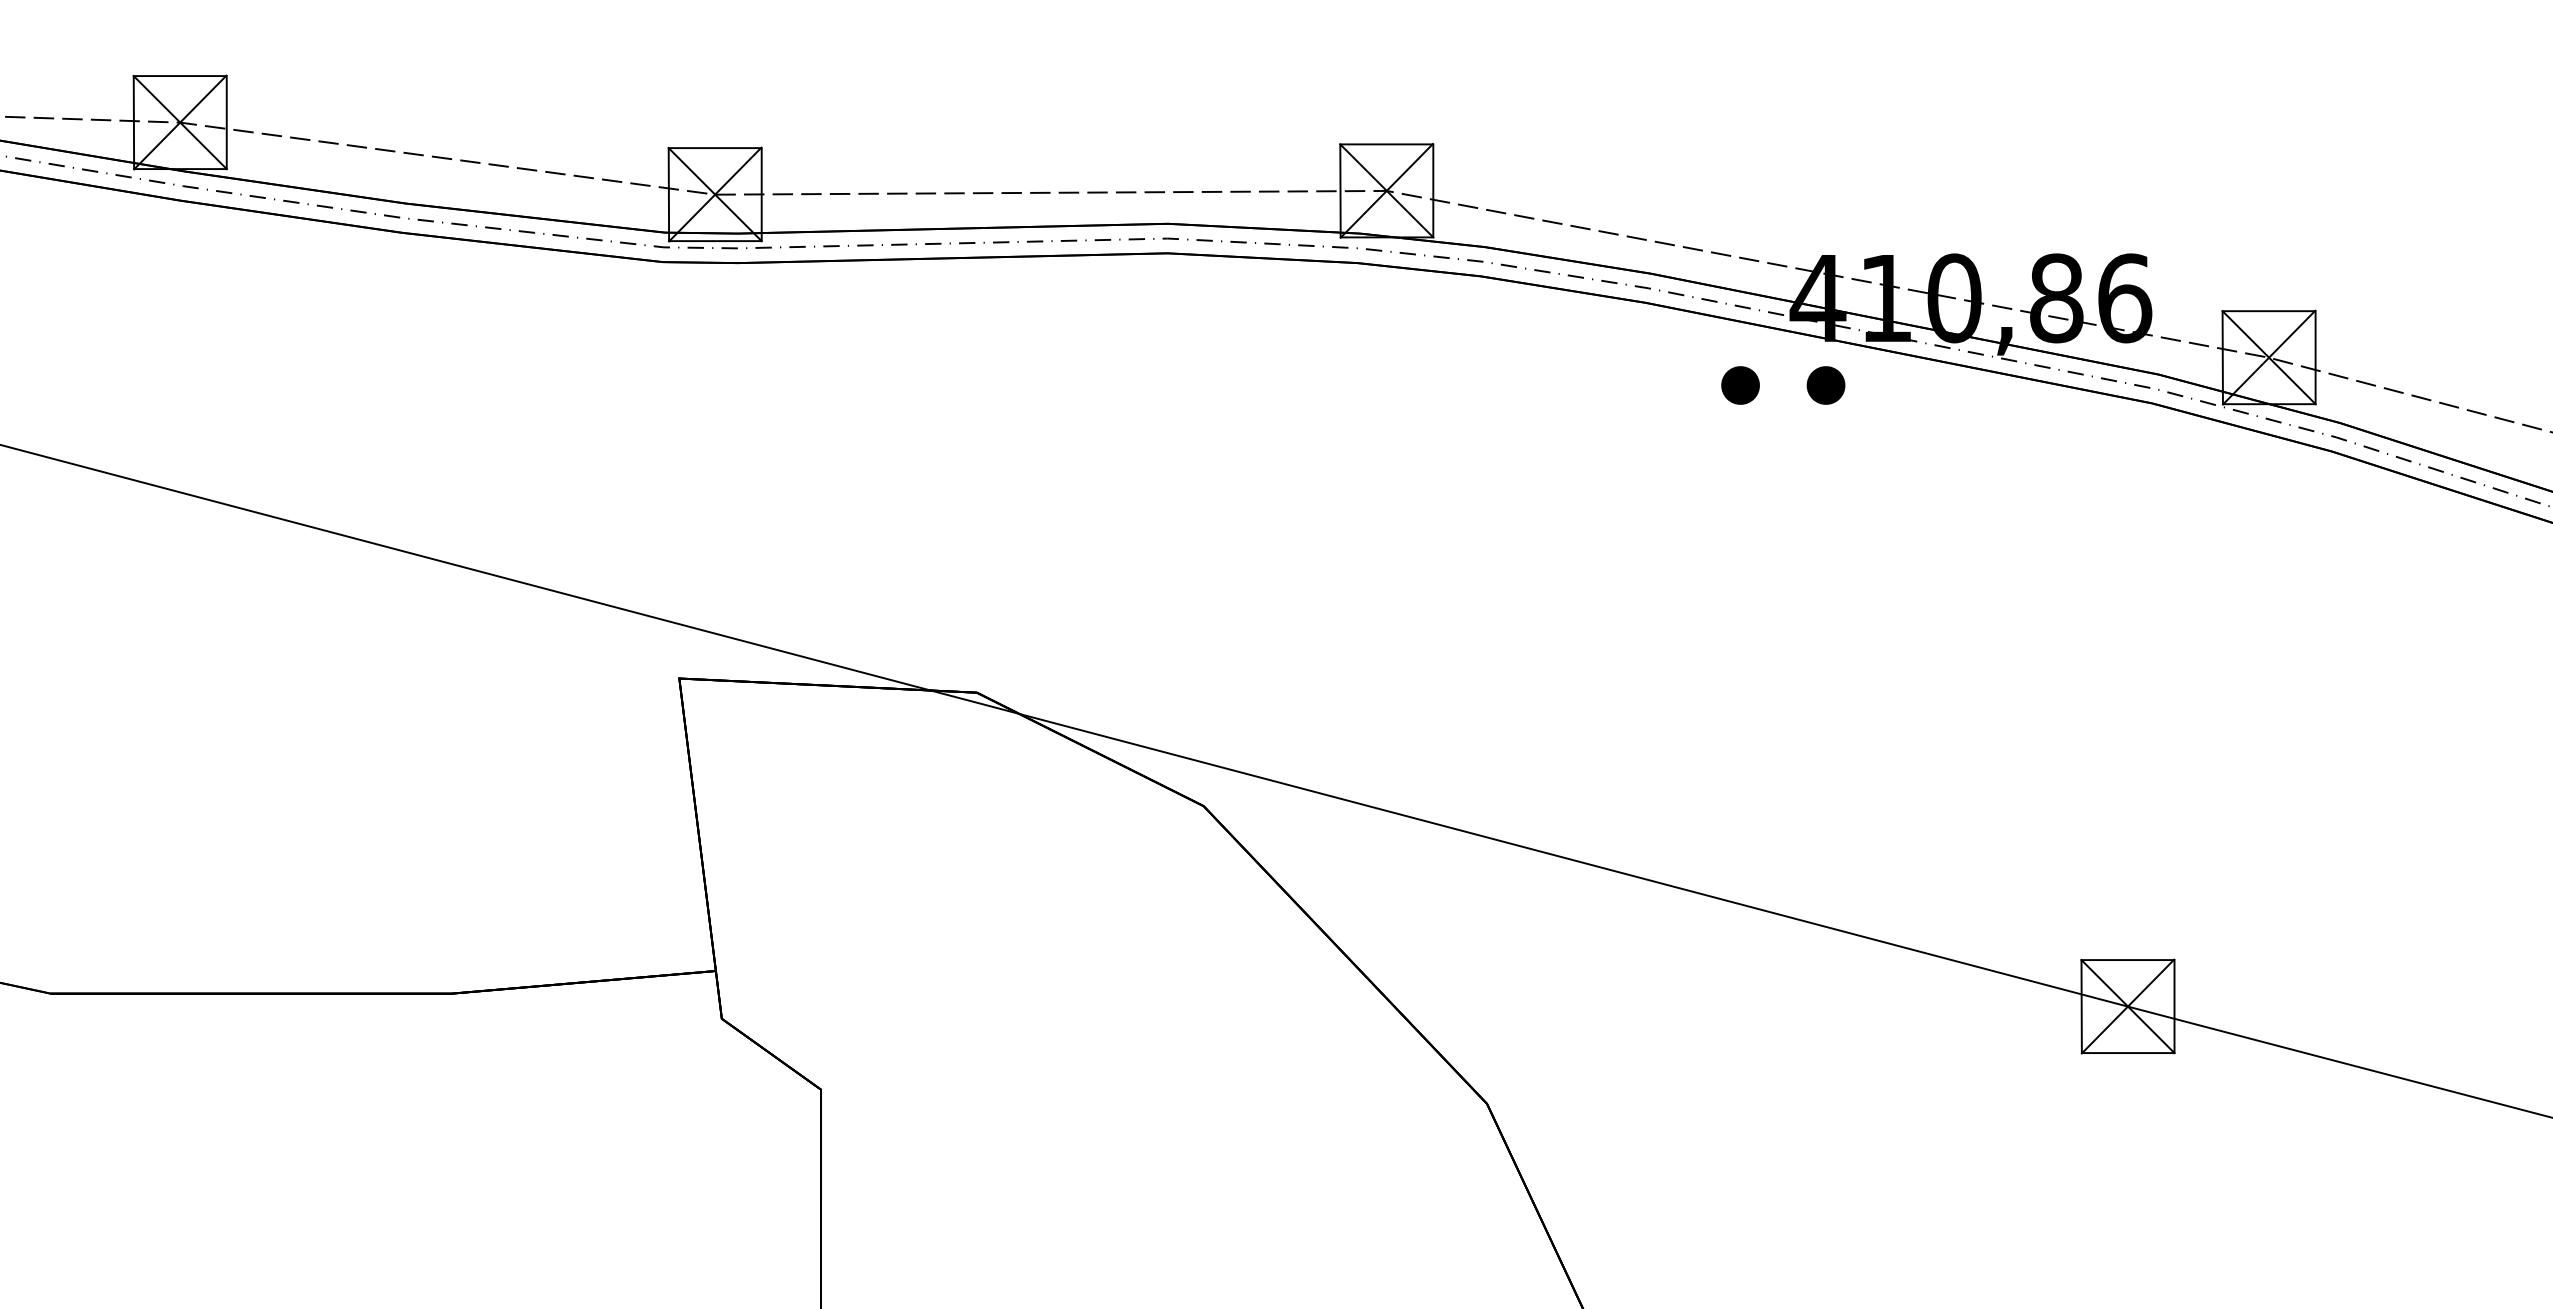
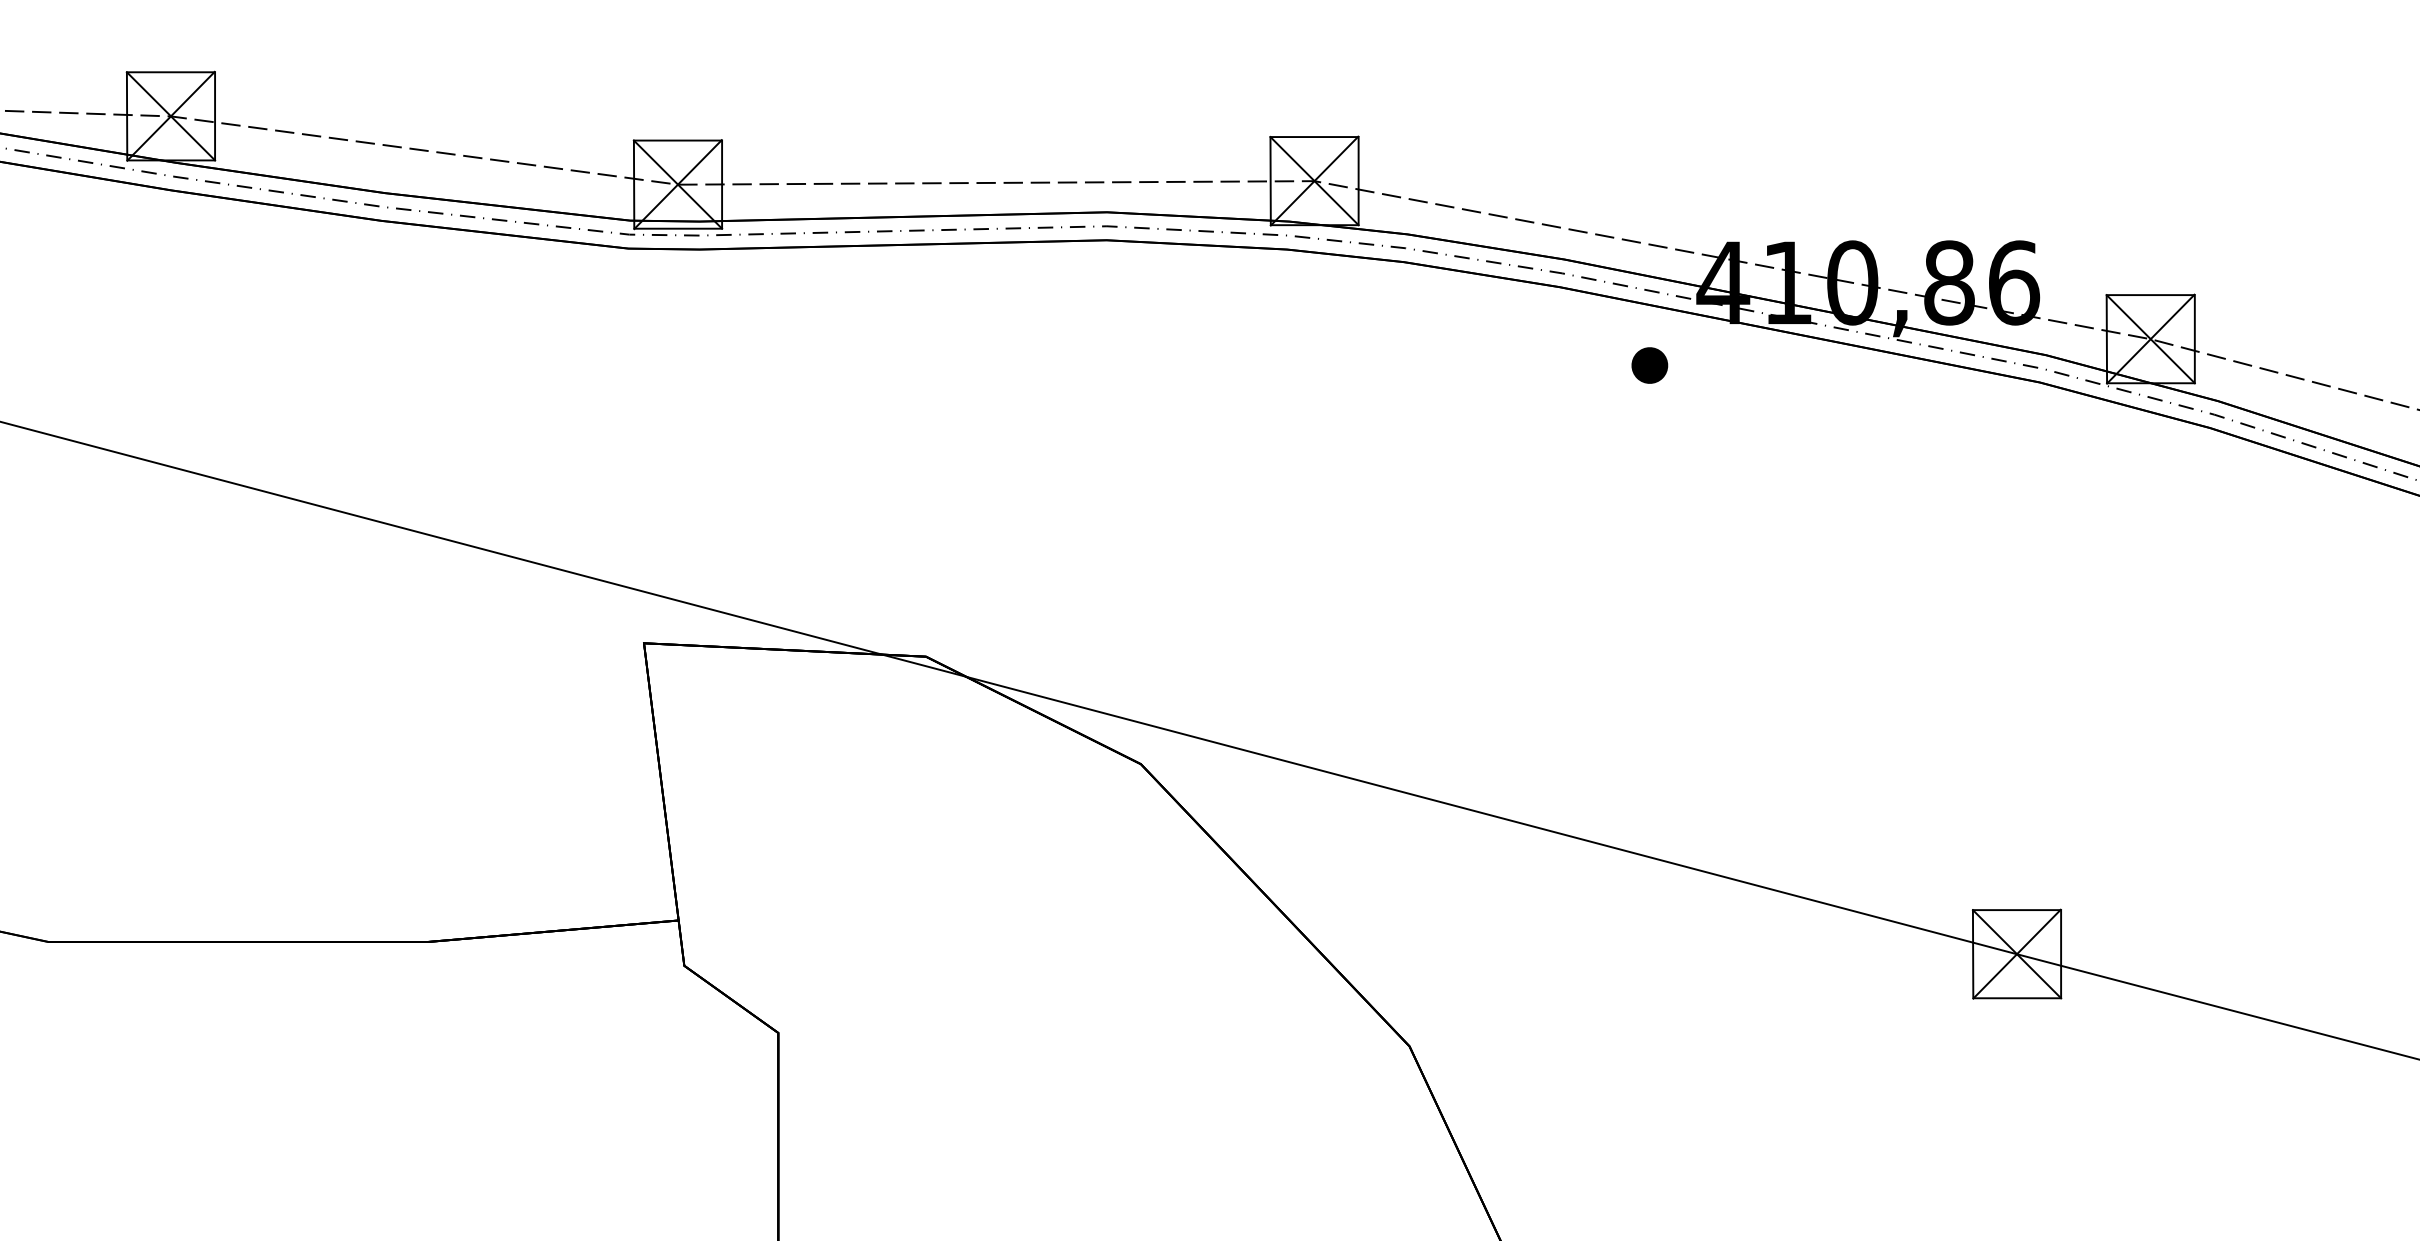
part: (1825, 385) -> (1730, 365), removed

